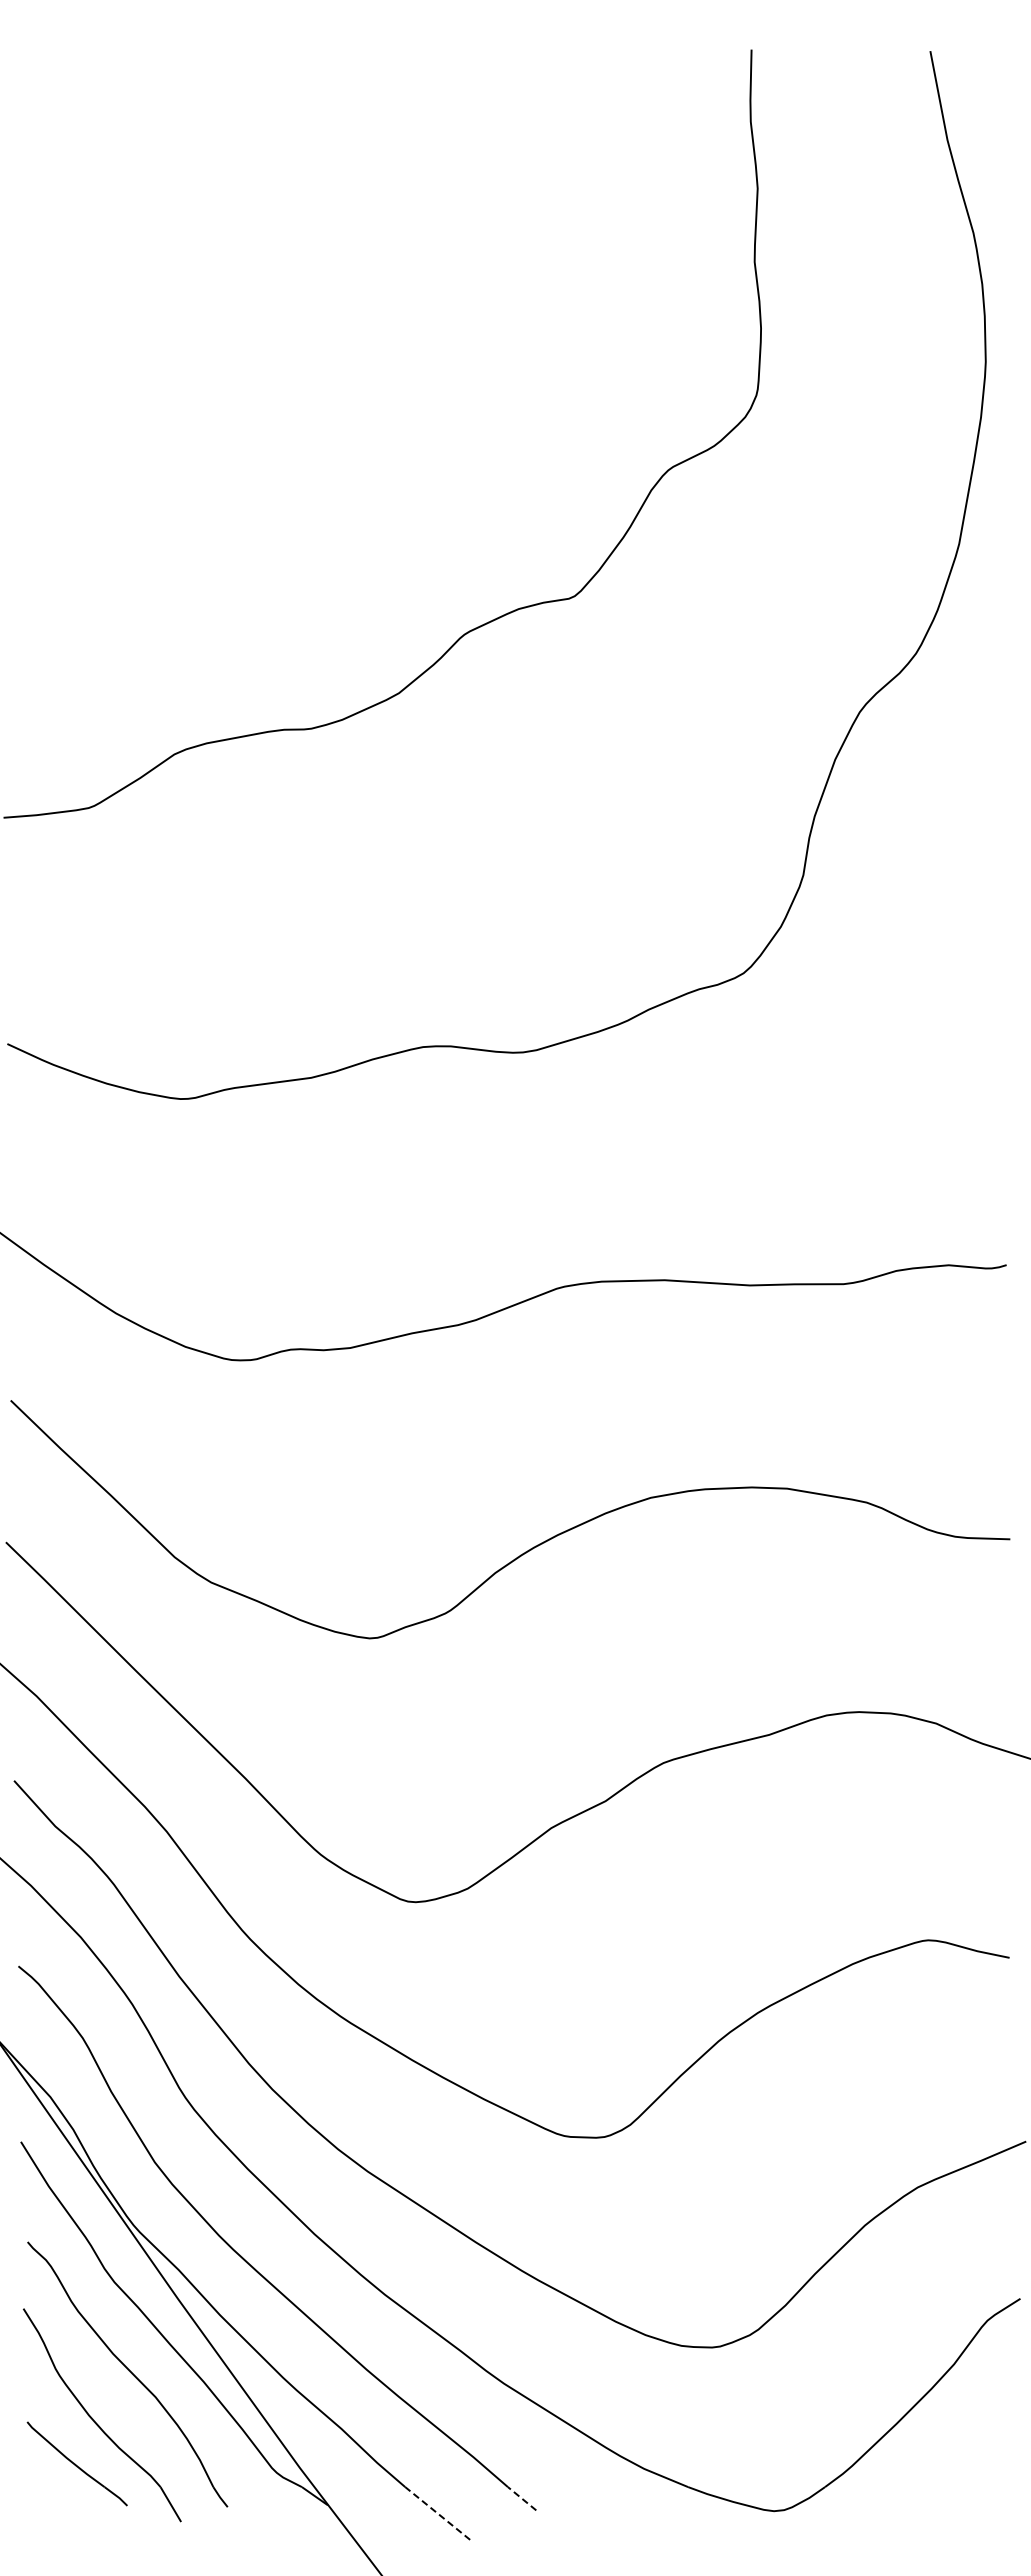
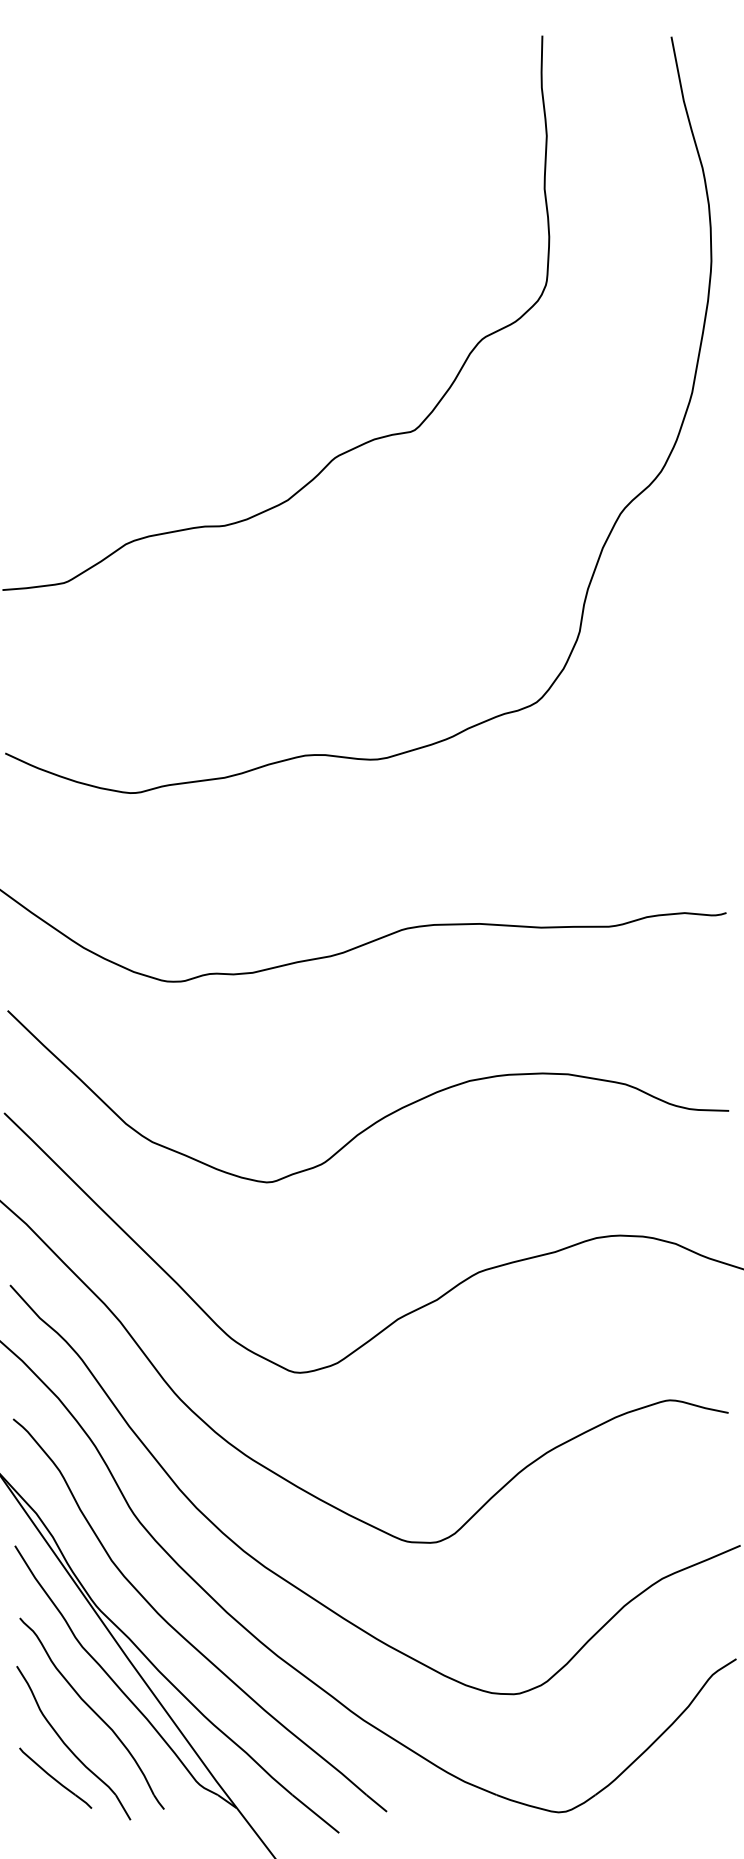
line: (521, 2498) -> (376, 1803), dashed -> solid
line: (437, 2513) -> (315, 1814), dashed -> solid

